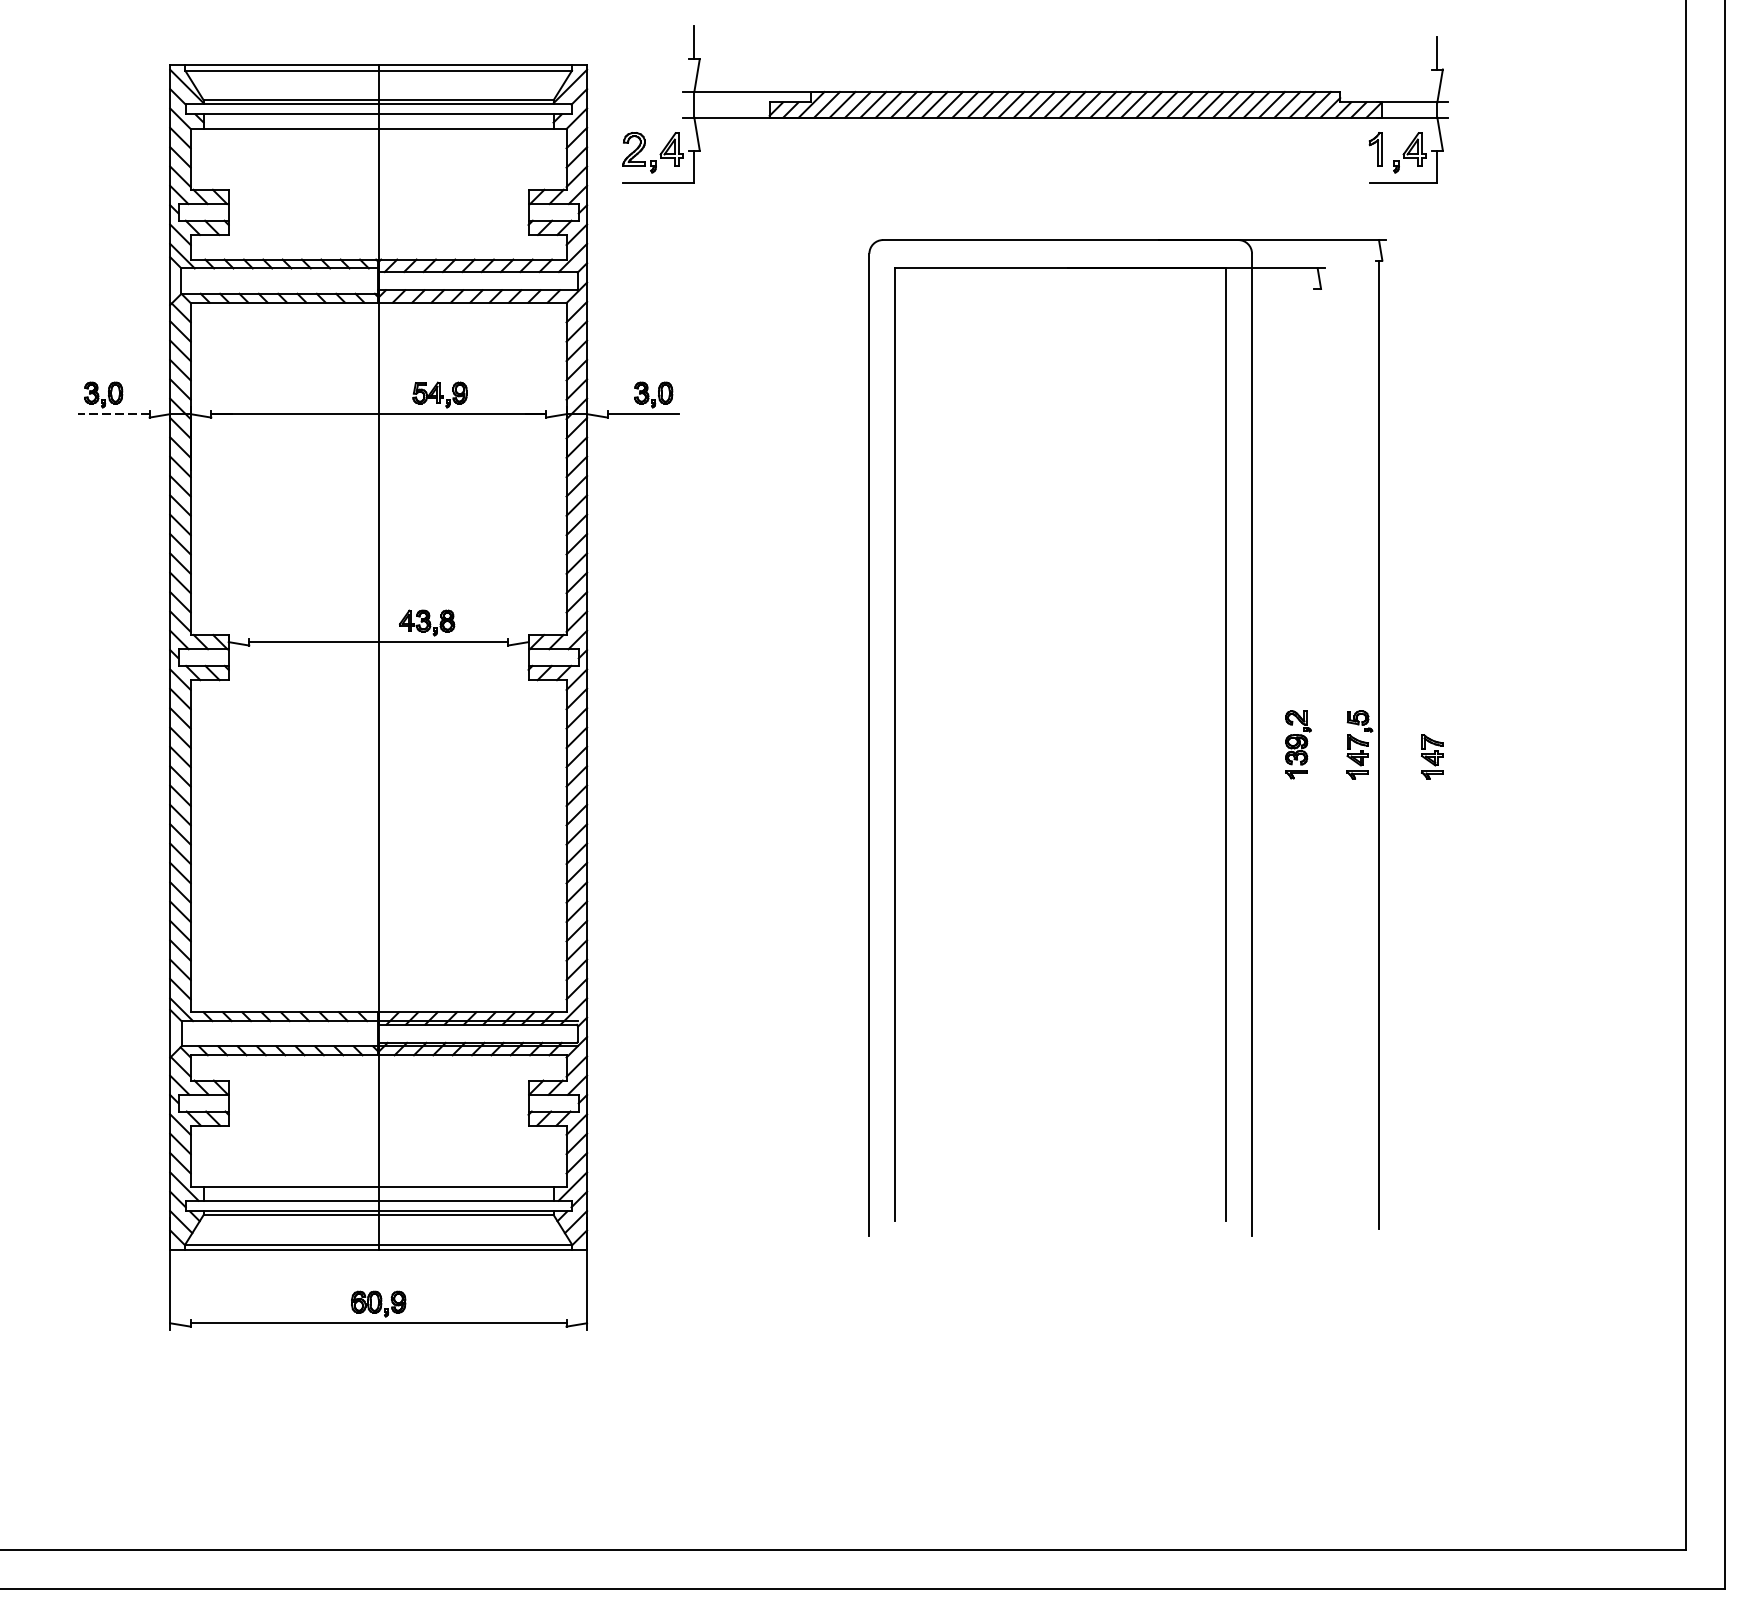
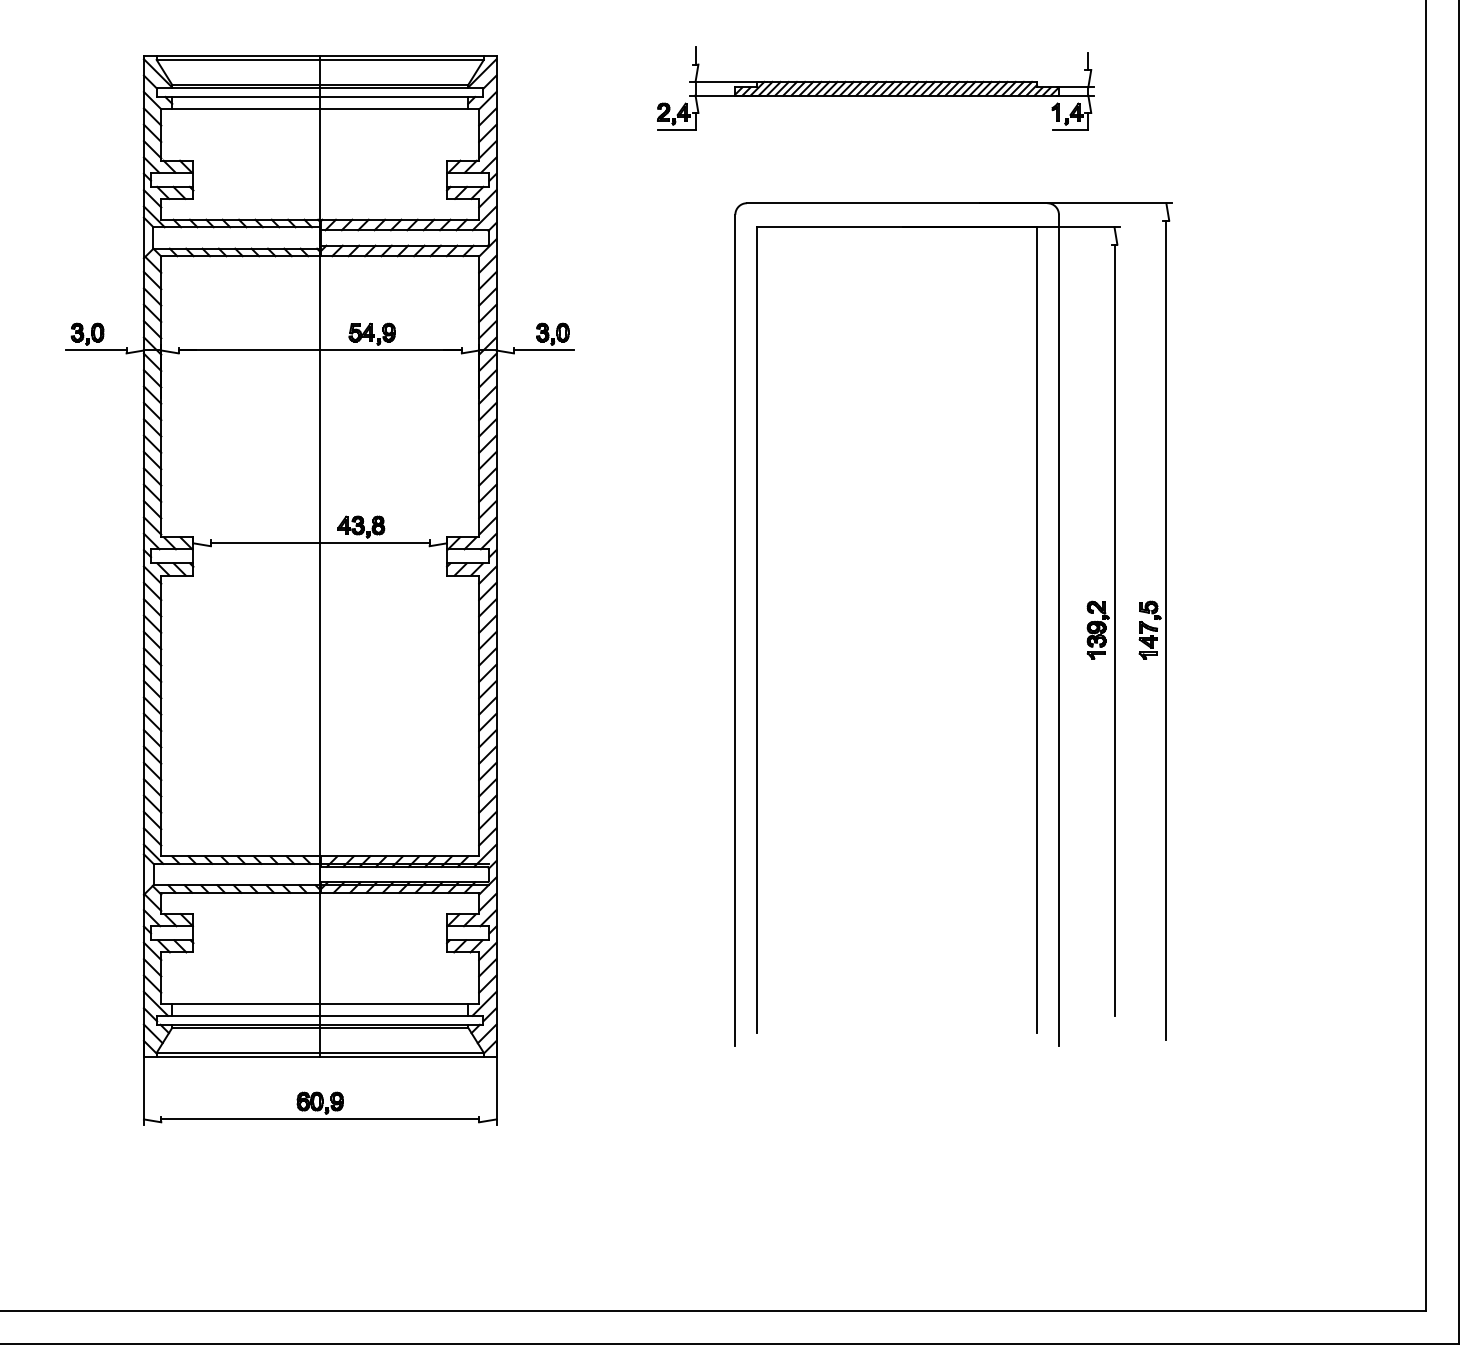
part: (1035, 104) -> (875, 88), size x0.62
line: (112, 414) -> (95, 350), dashed -> solid
line: (1317, 744) -> (1114, 629), added
part: (1431, 757) -> (1210, 640), removed

